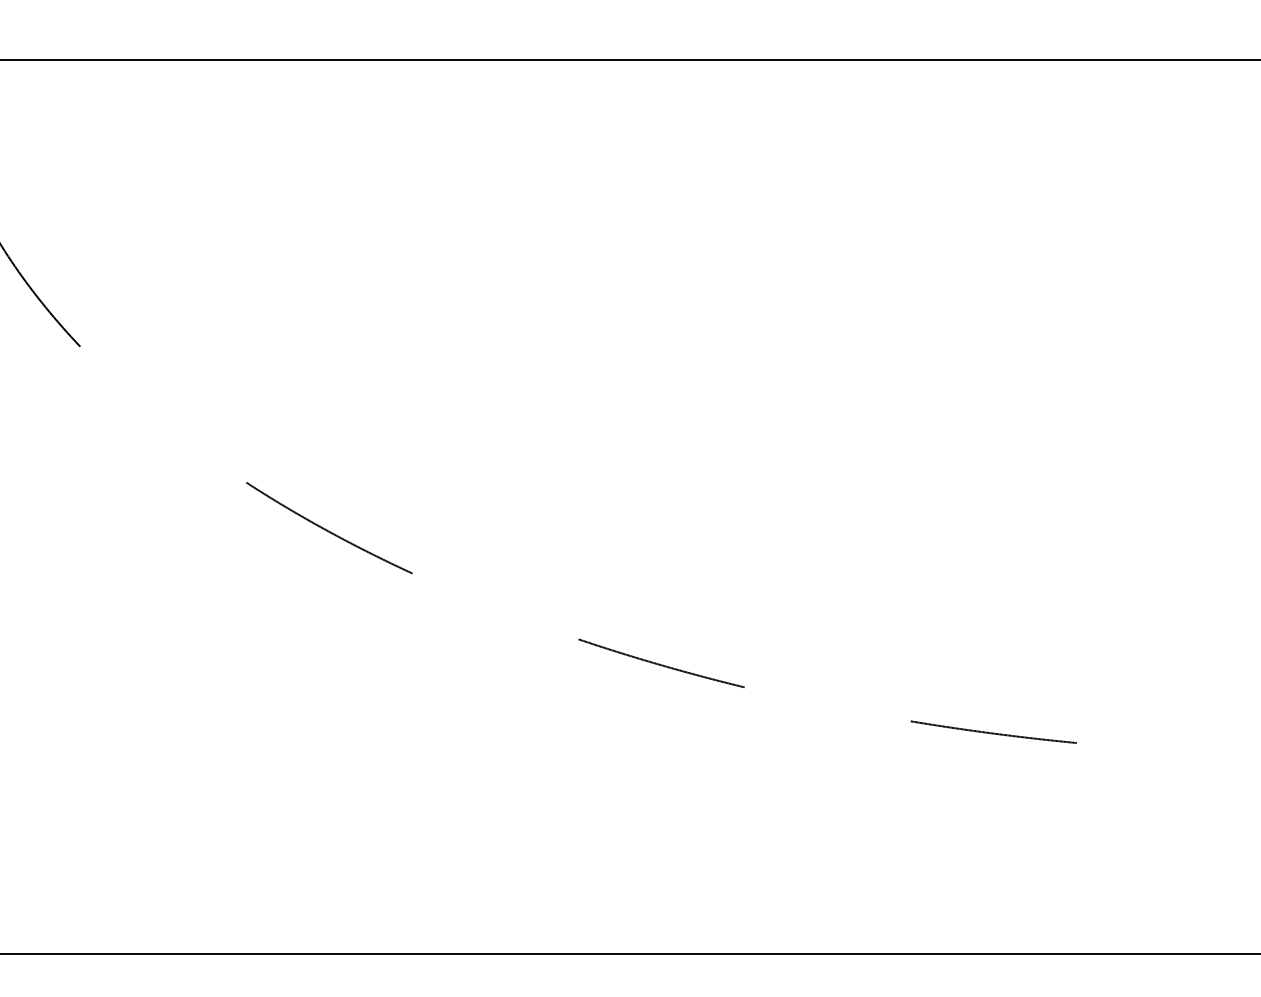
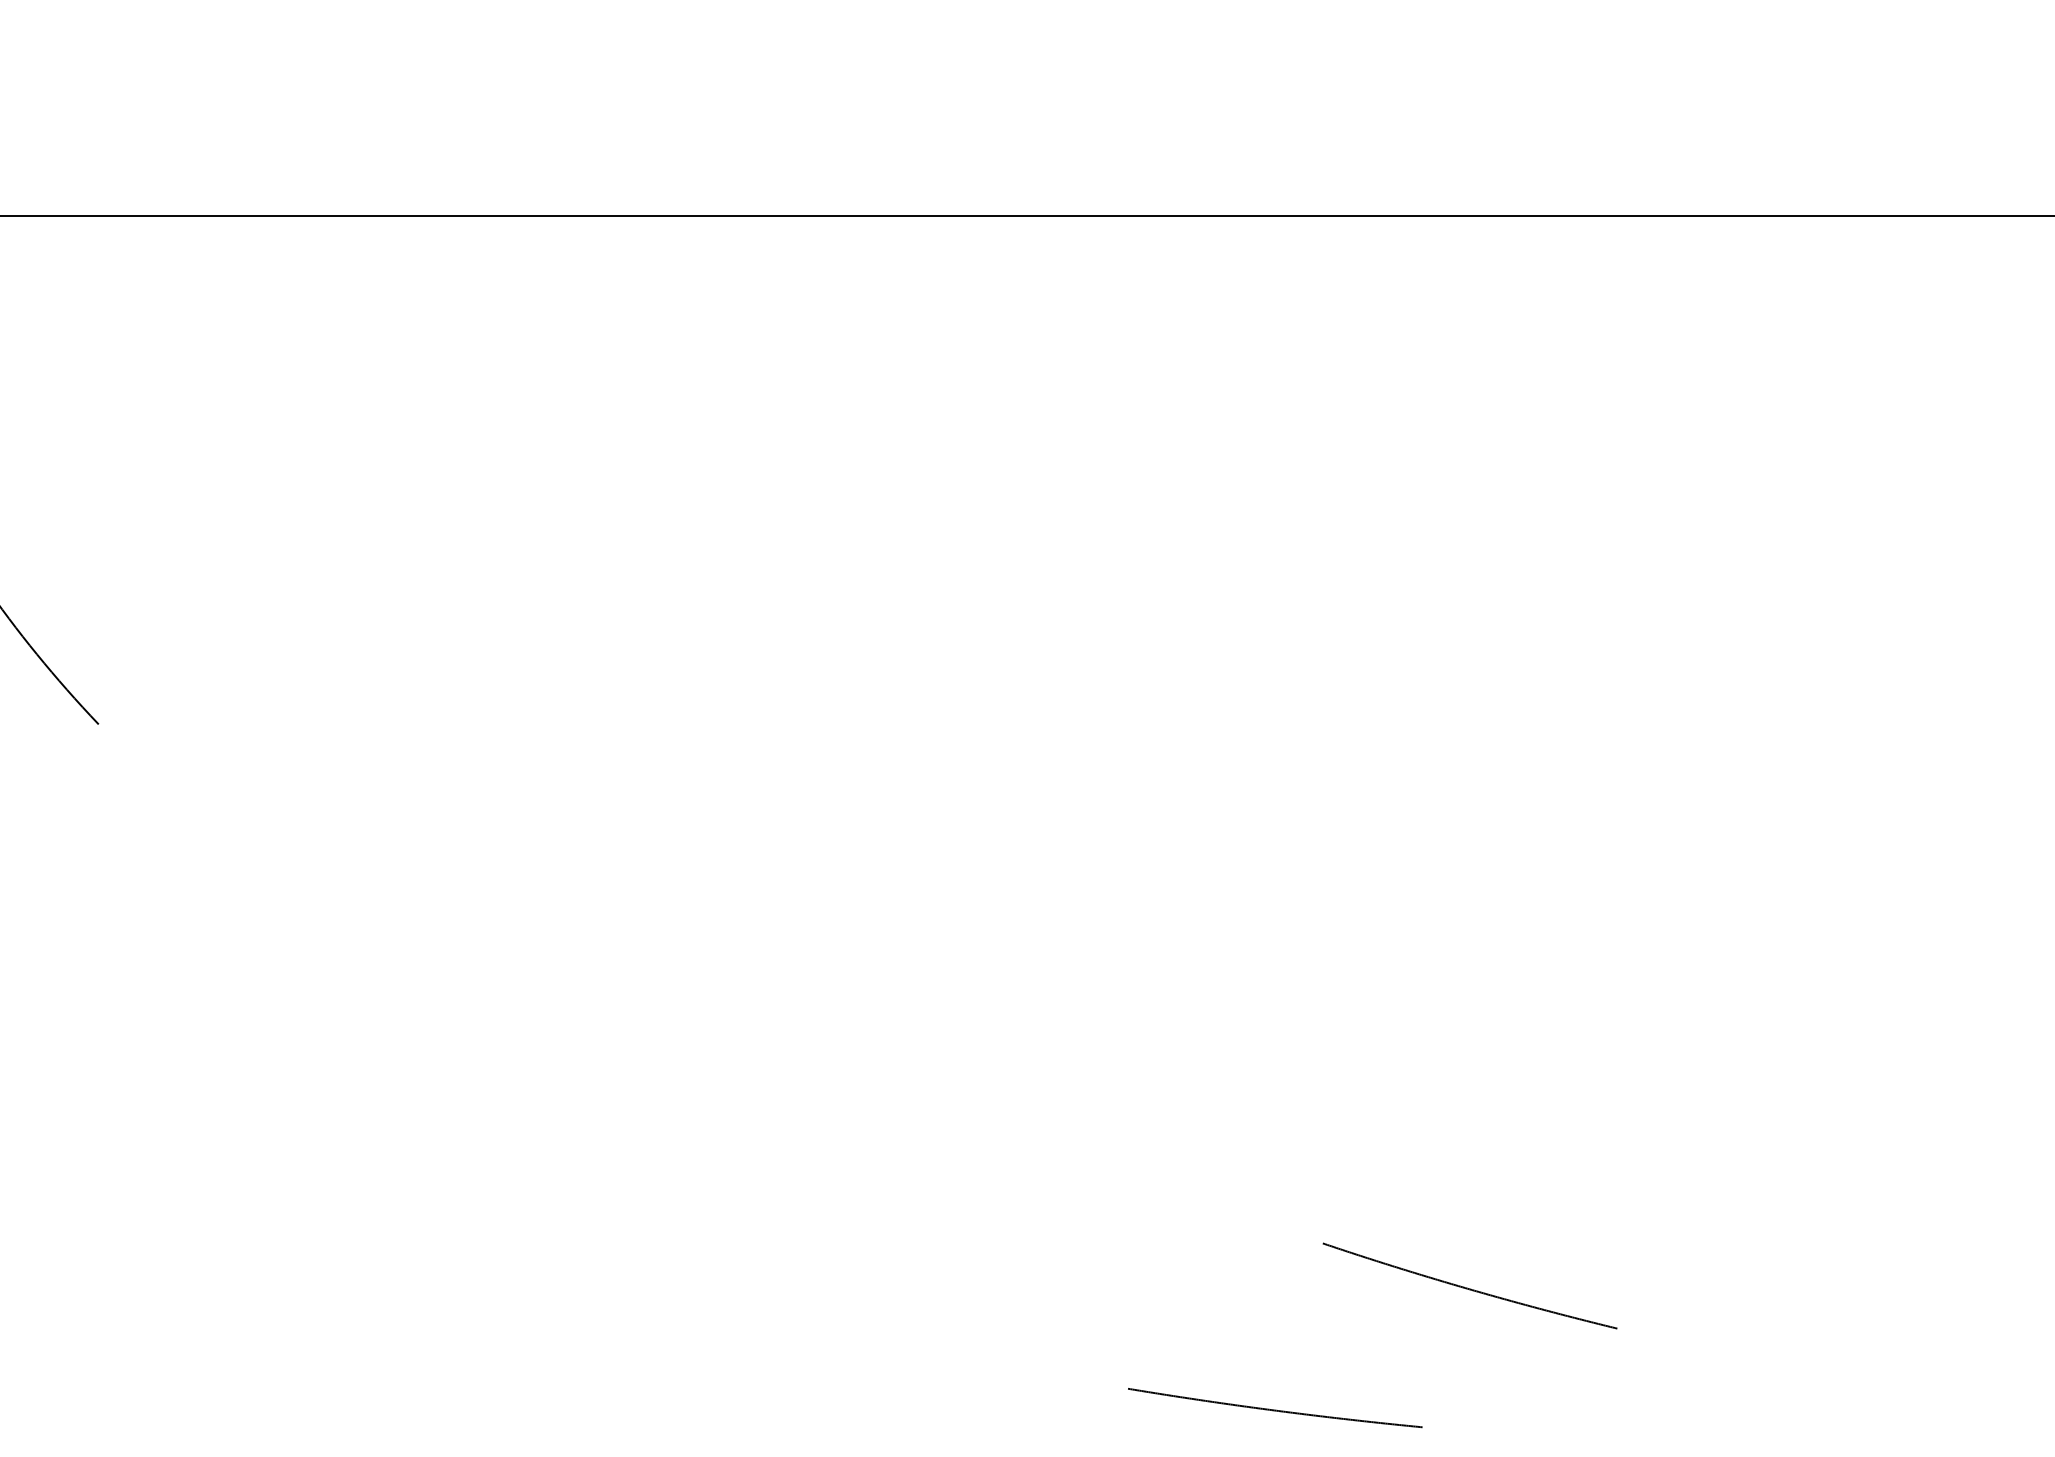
curve: (329, 530) -> (540, 1050), removed
curve: (661, 664) -> (1469, 1288), moved
curve: (993, 732) -> (1274, 1408), moved

